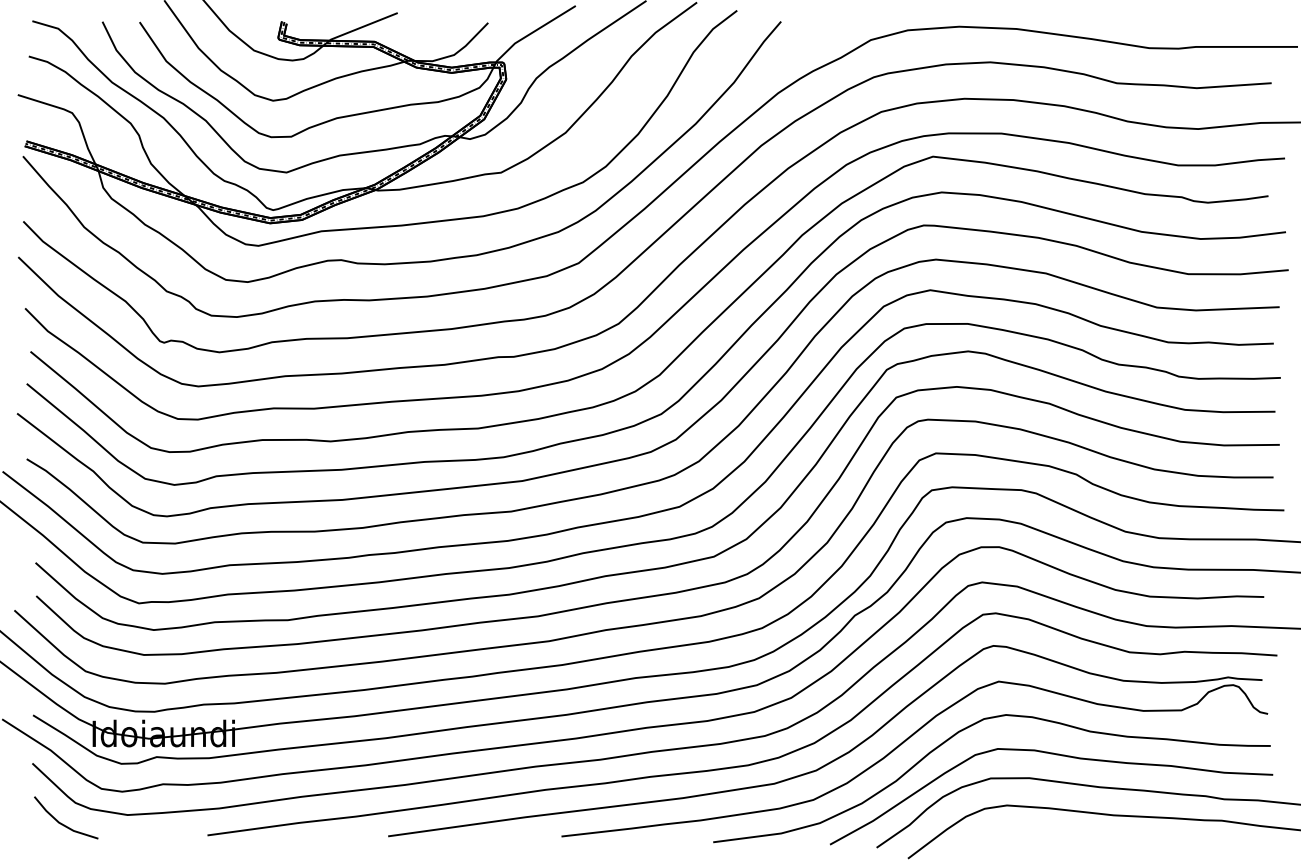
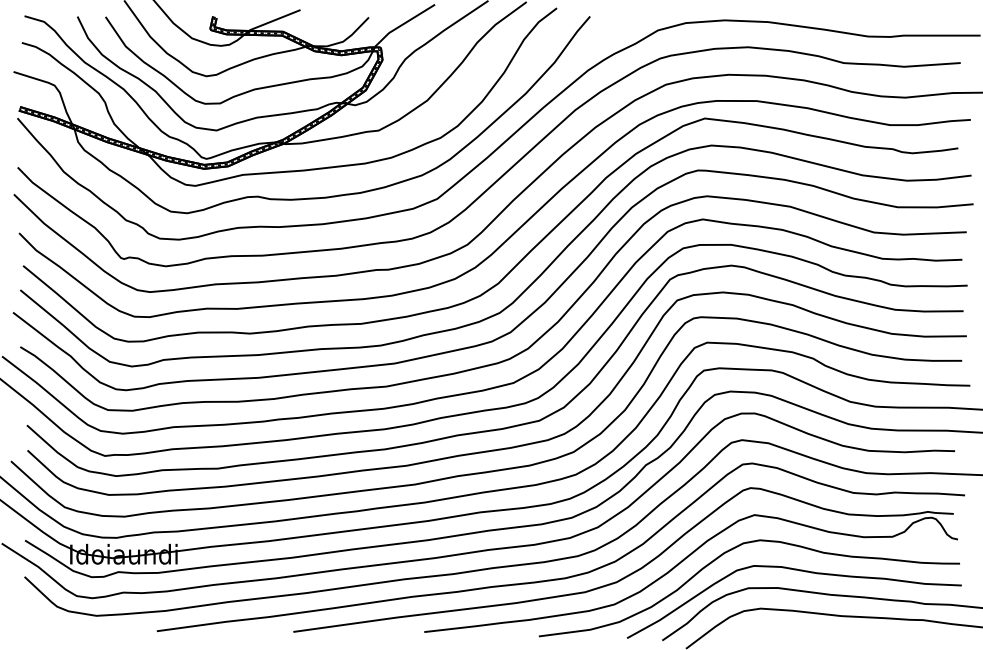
line: (61, 822) -> (46, 621), removed

